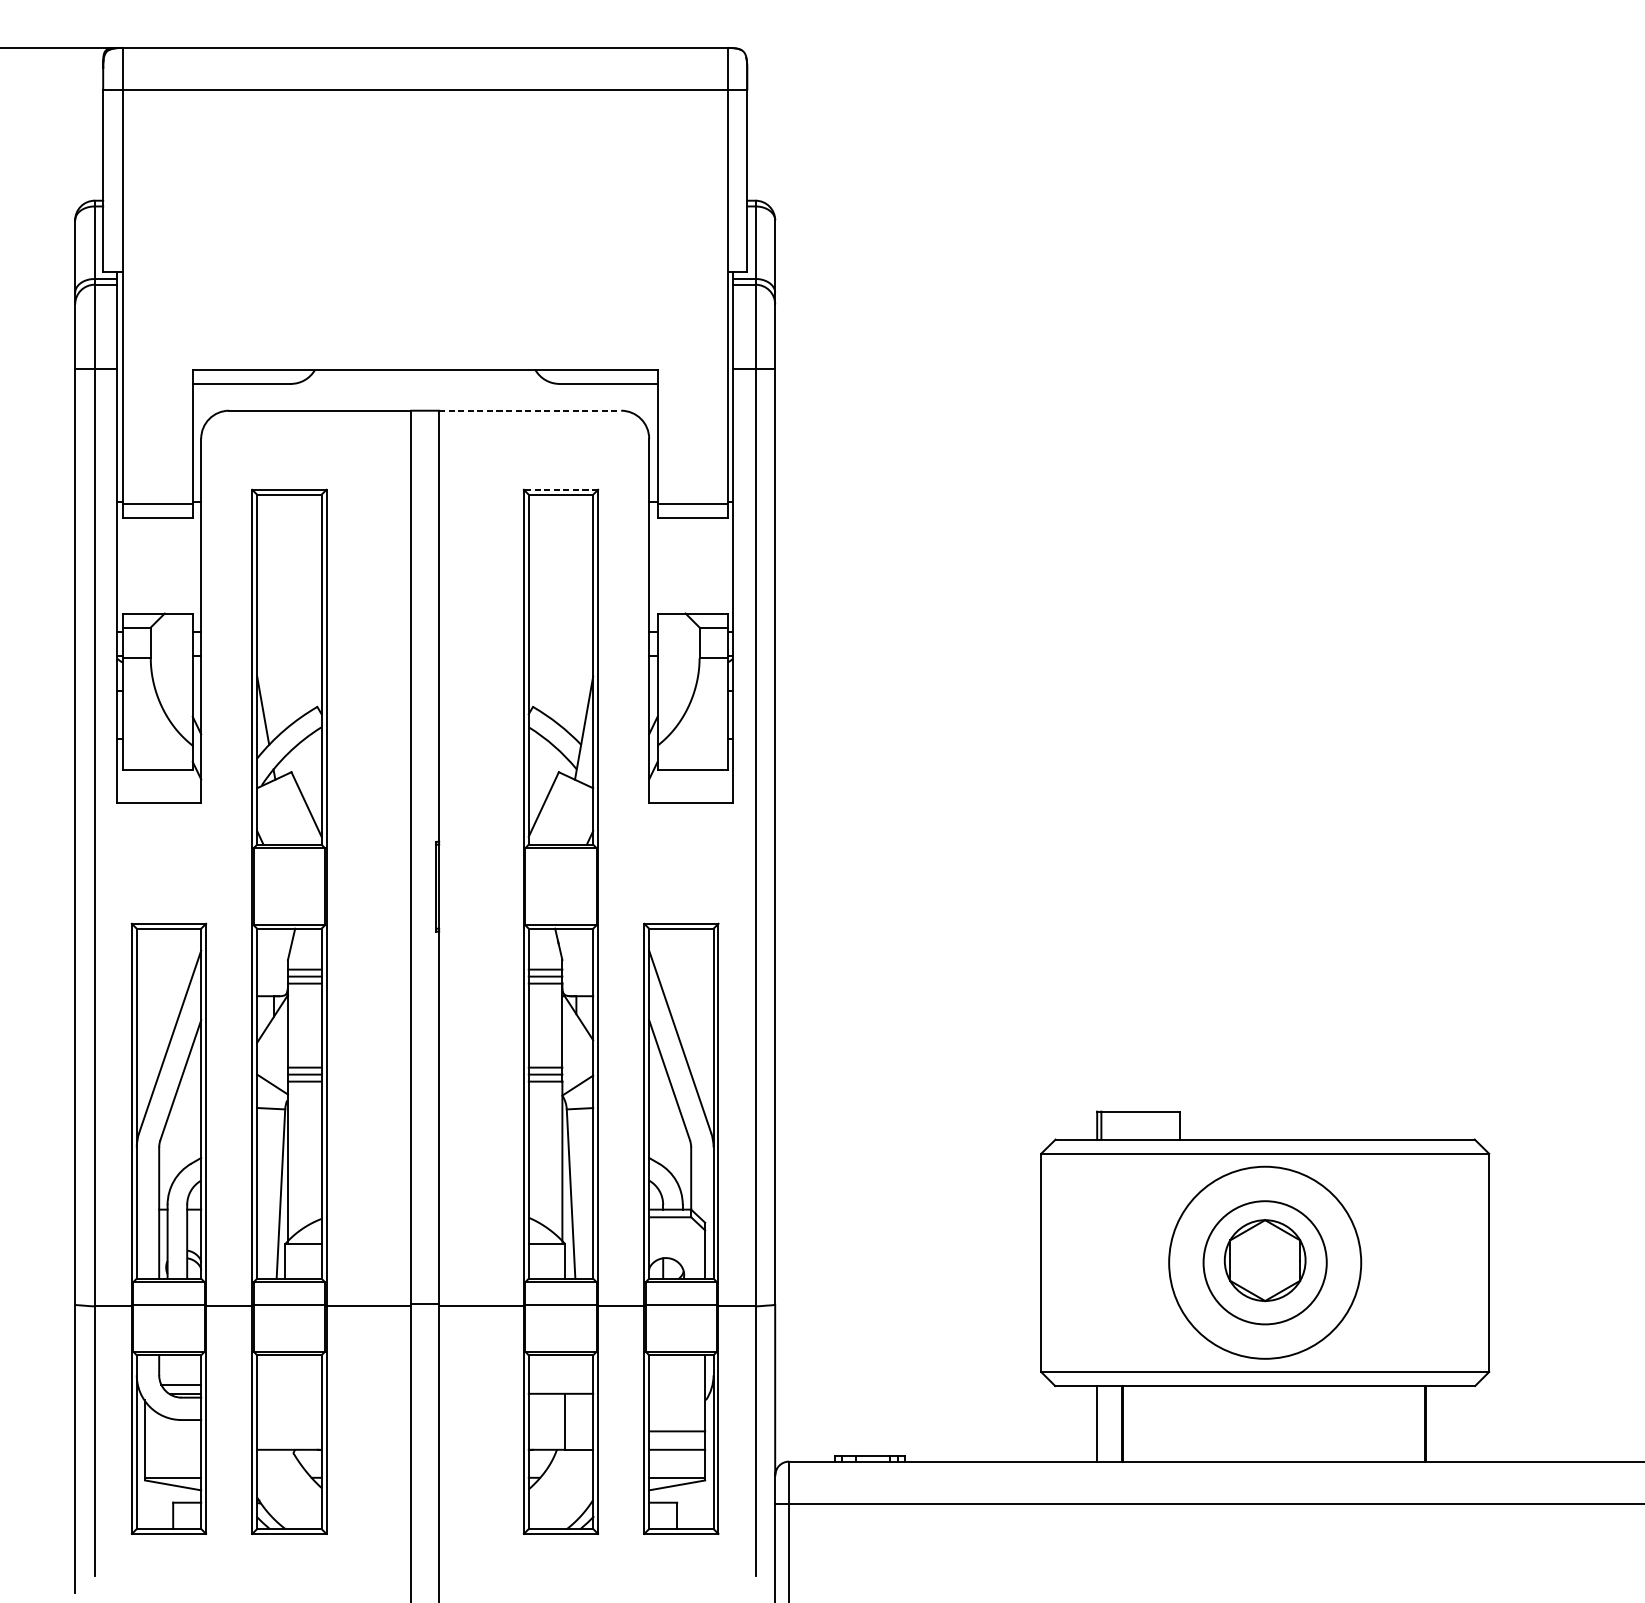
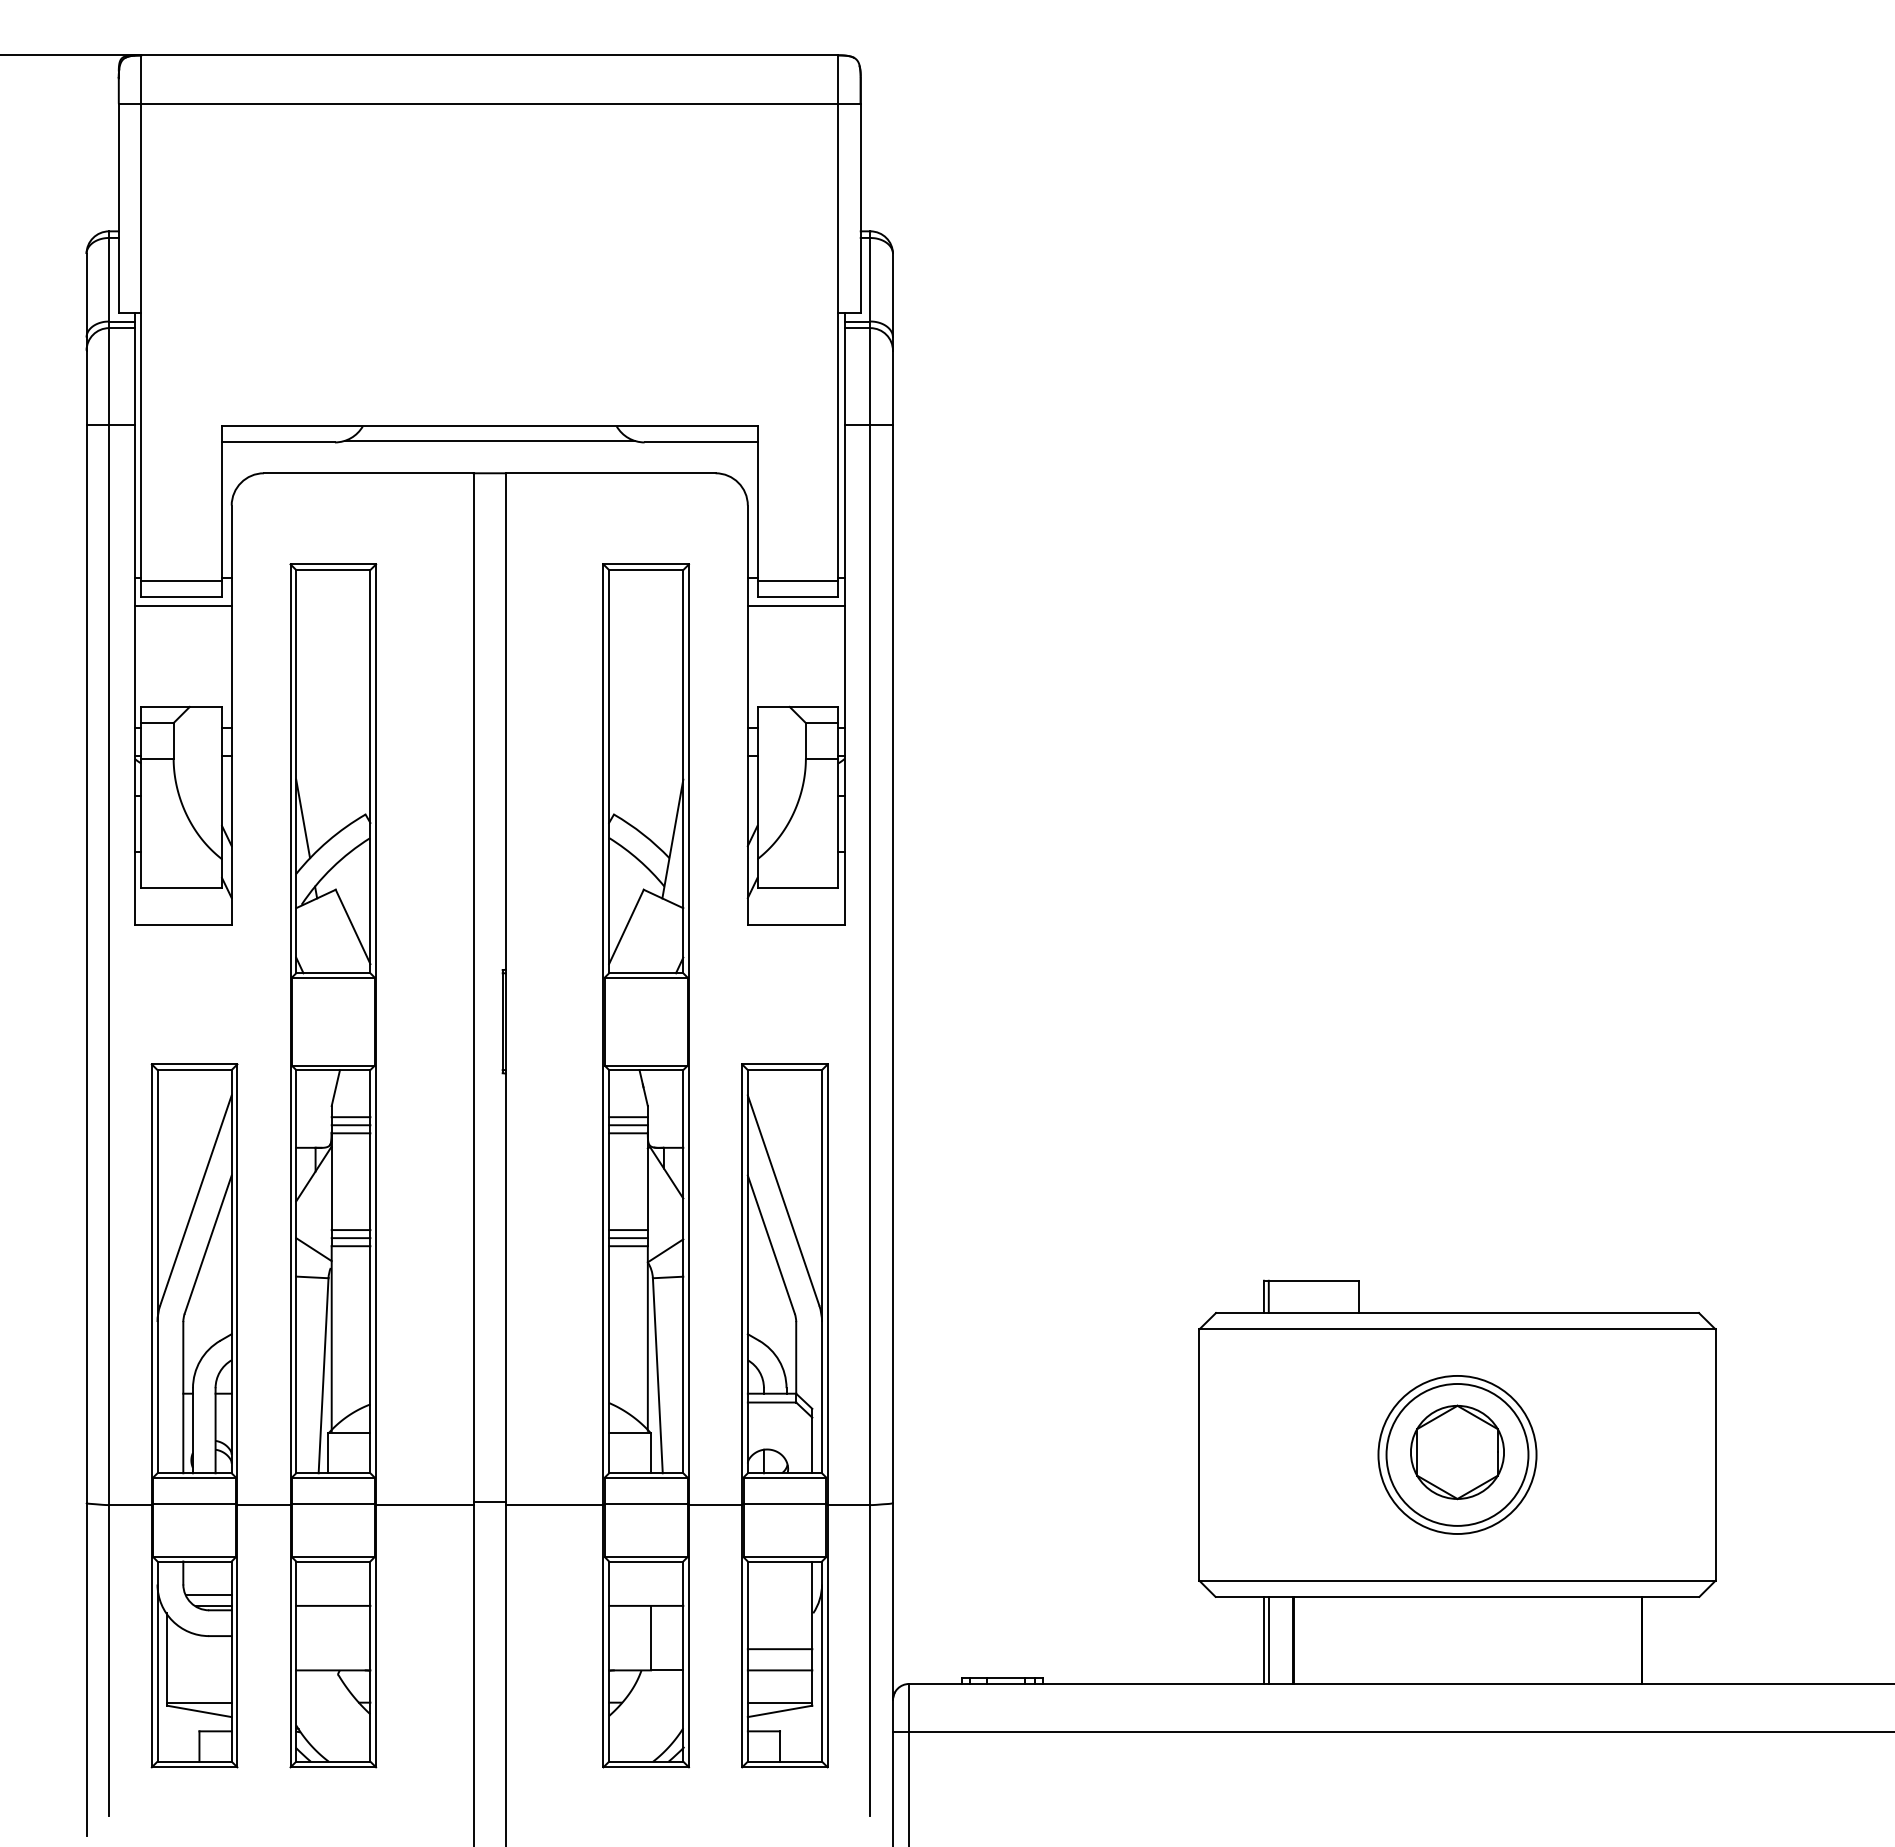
line: (424, 382) -> (489, 440), added
line: (529, 410) -> (610, 473), dashed -> solid
line: (561, 489) -> (646, 564), dashed -> solid
line: (158, 525) -> (182, 605), added
line: (690, 525) -> (795, 605), added
circle: (1265, 1262) -> (1457, 1454), size x0.71
line: (289, 1393) -> (333, 1605), added
line: (1101, 1422) -> (1268, 1639), added

